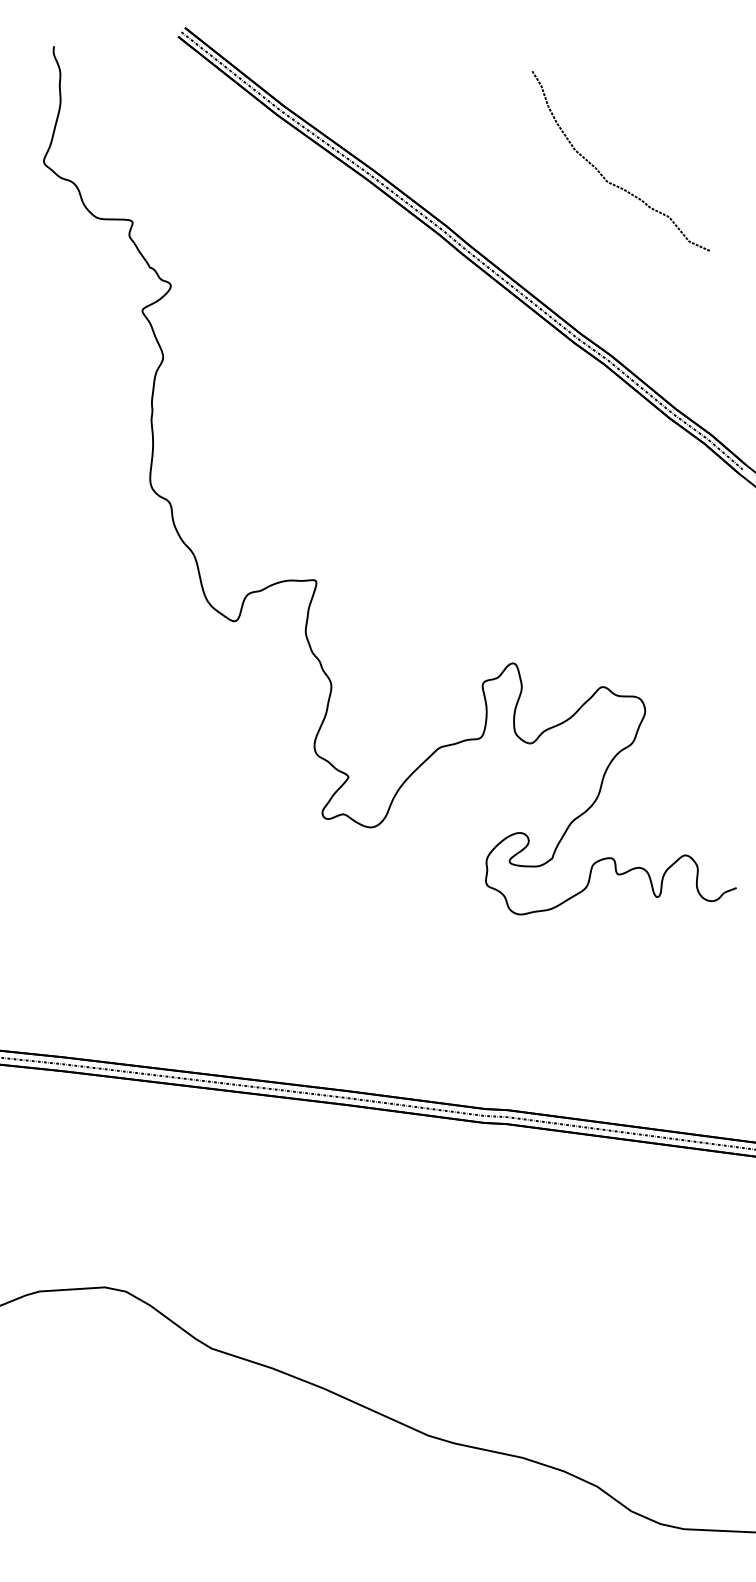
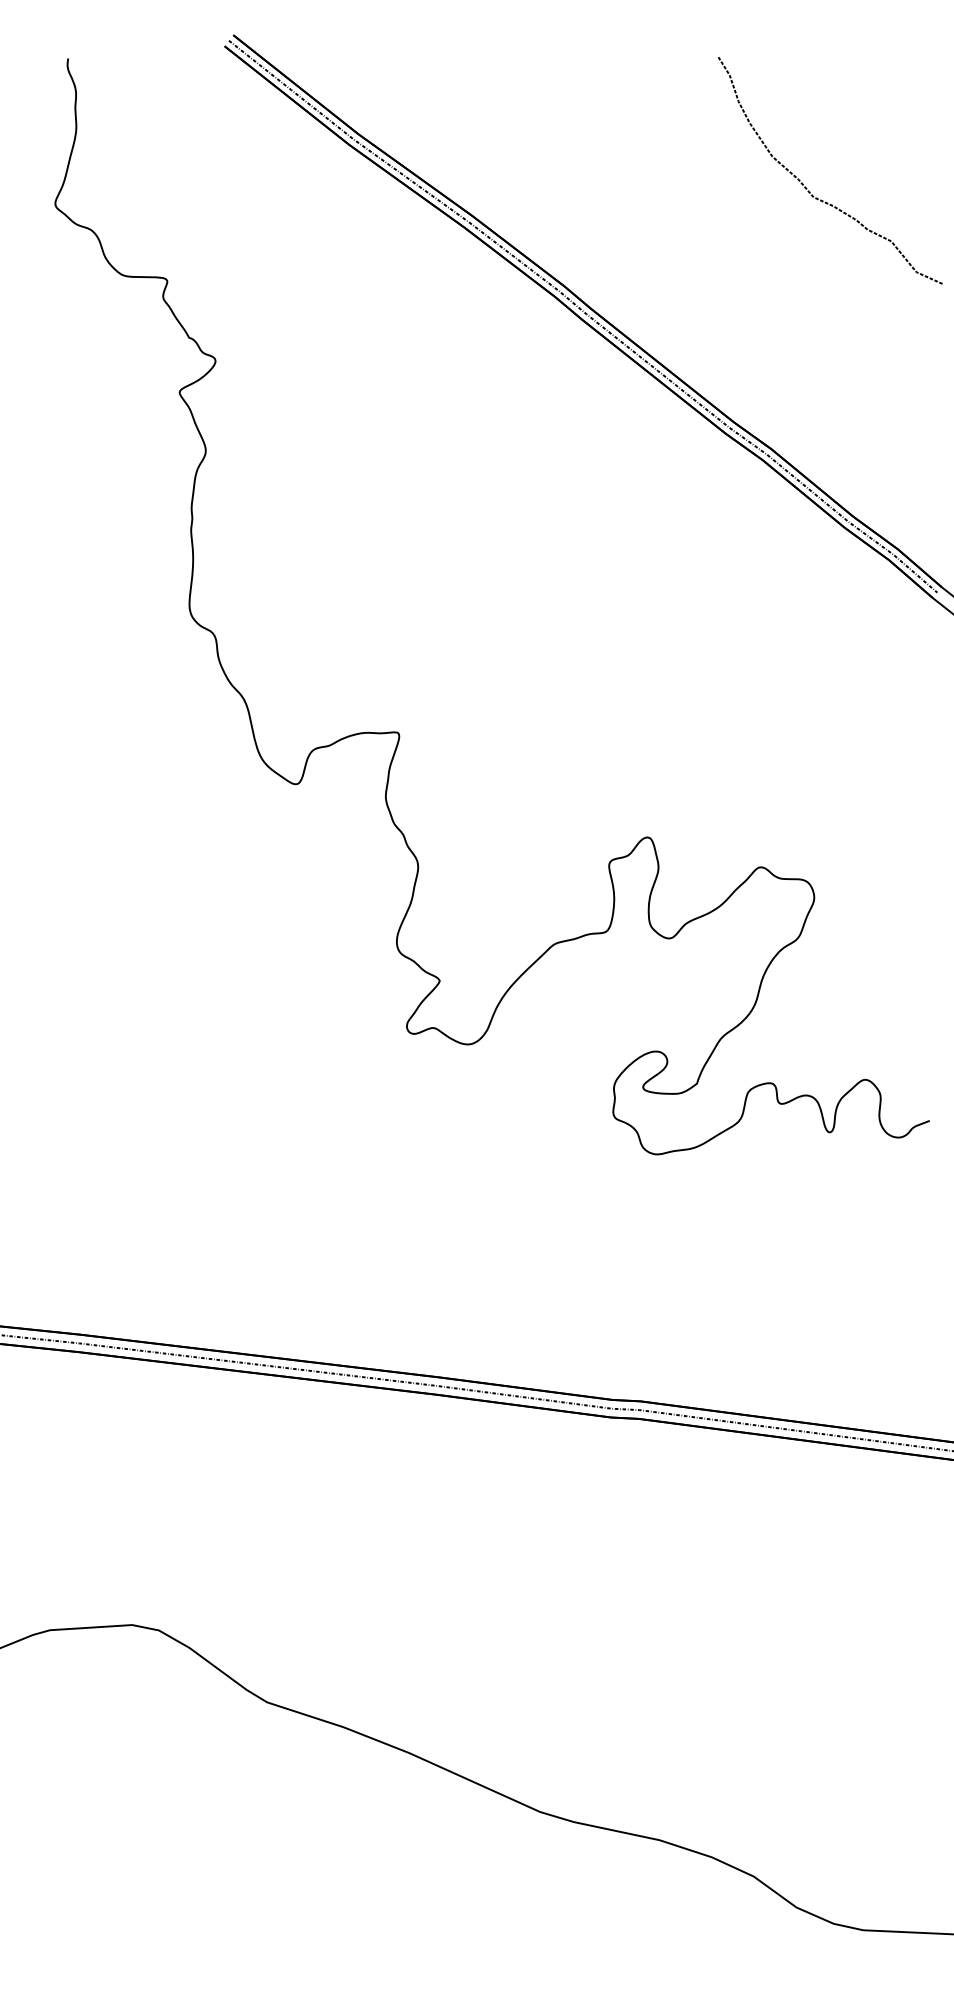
curve: (604, 176) -> (809, 190), moved

